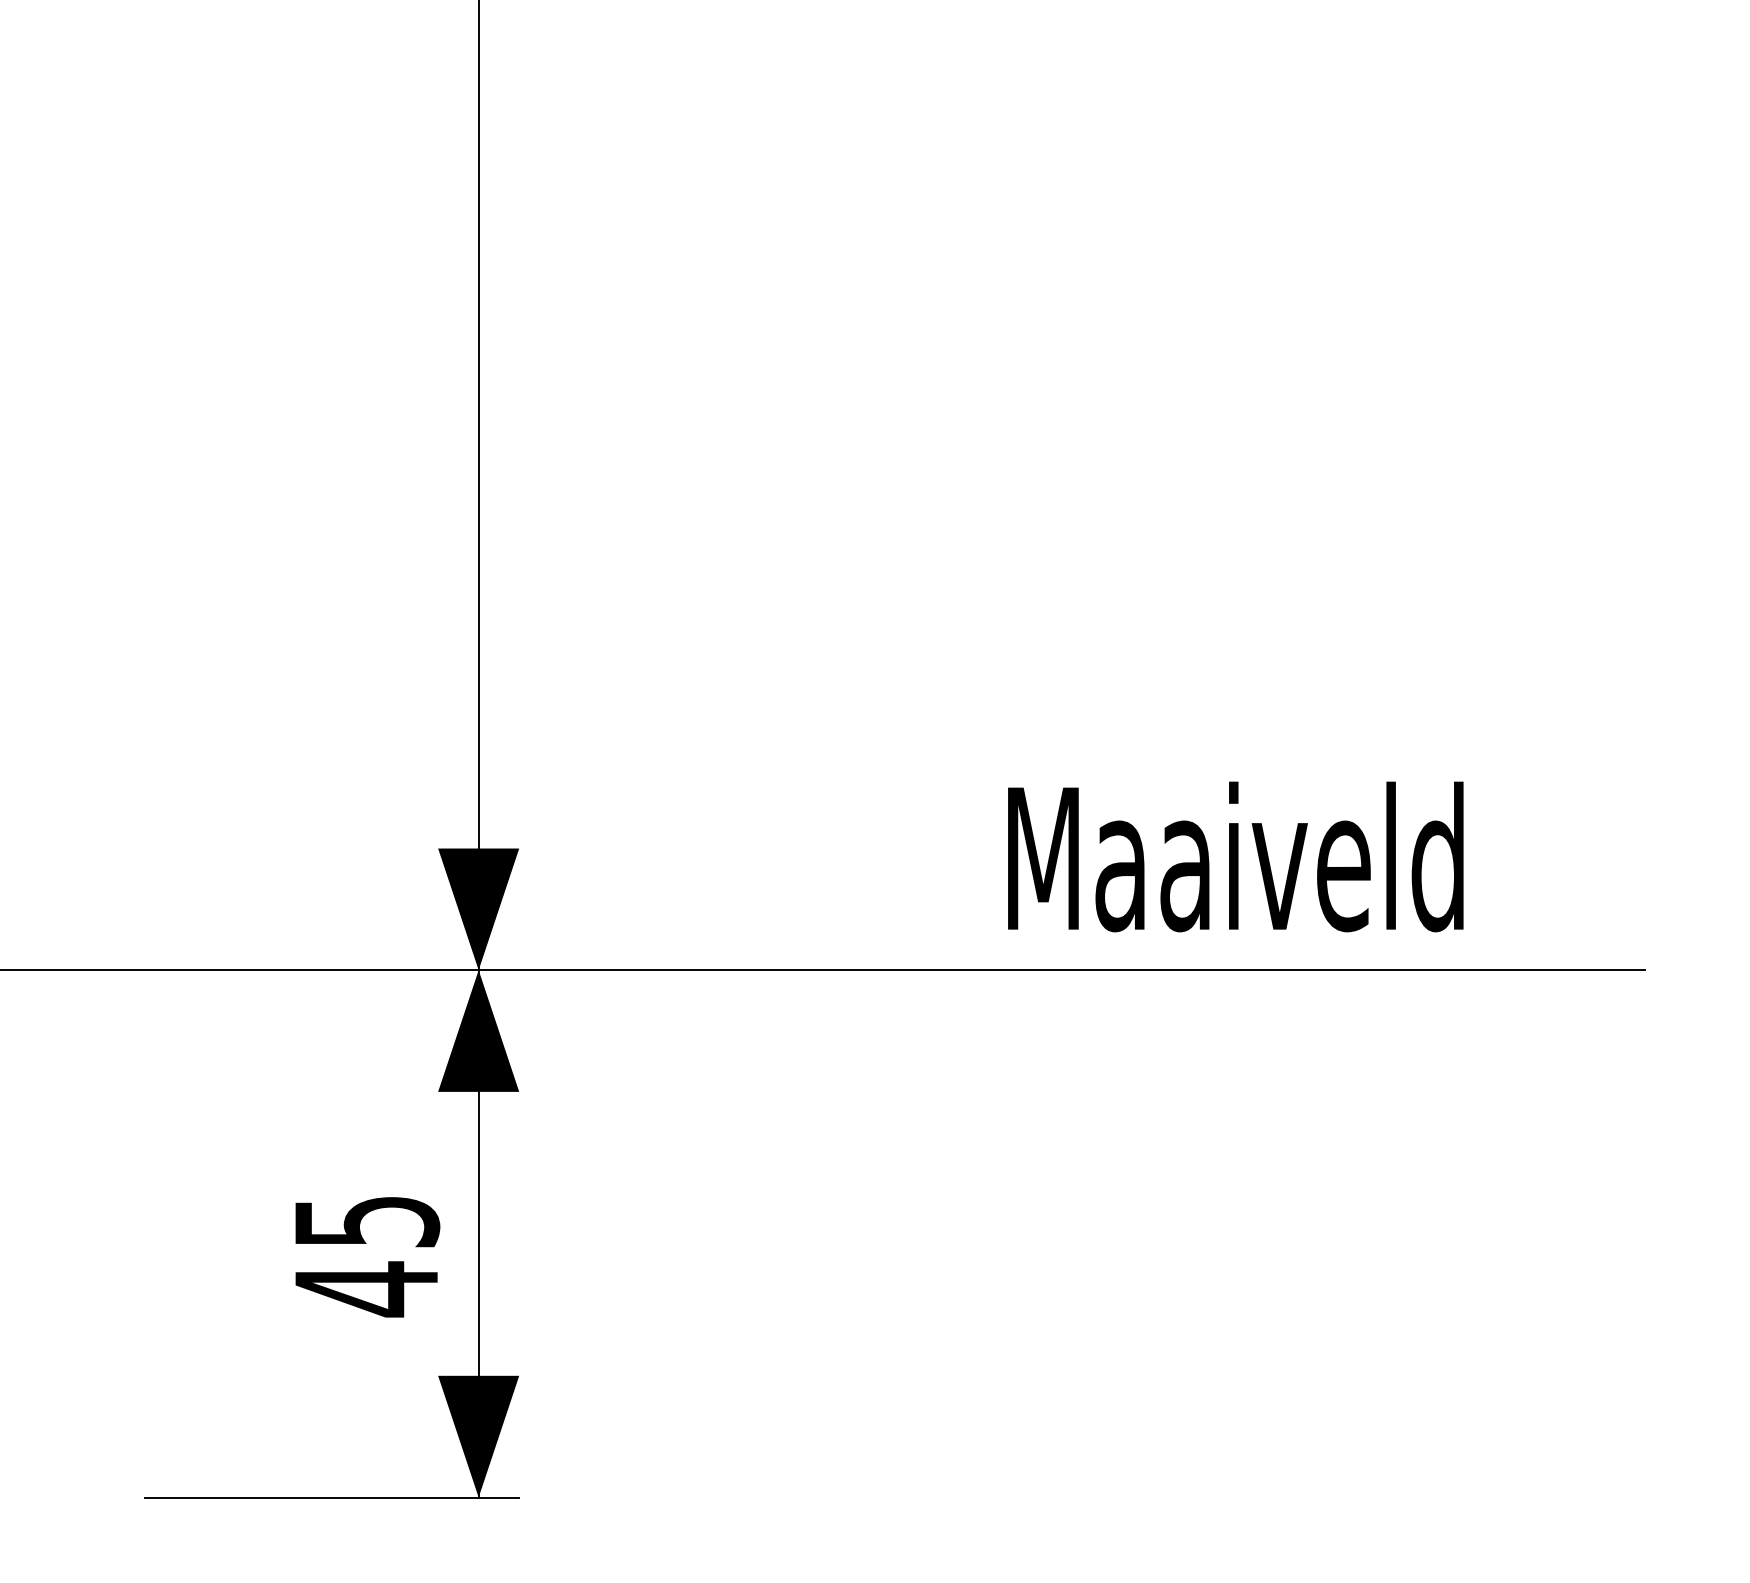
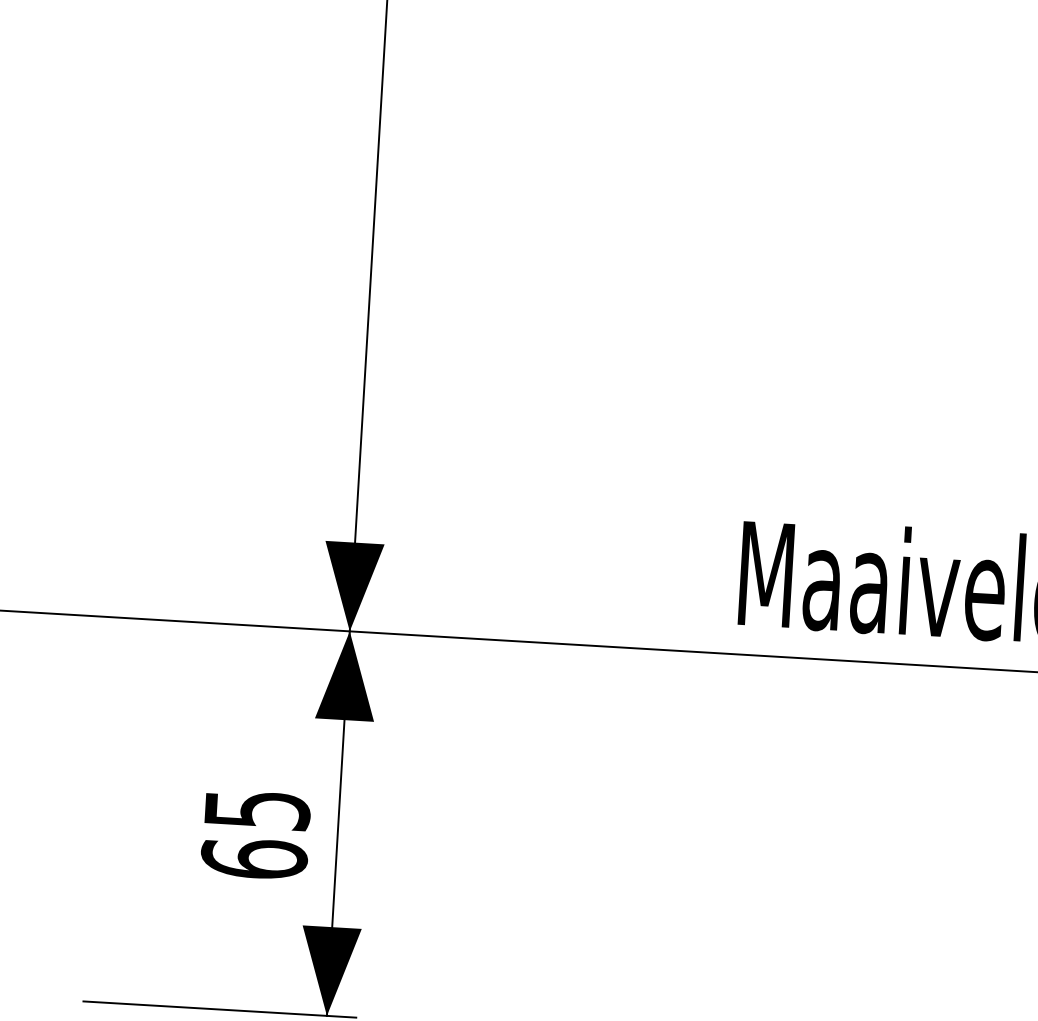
text: (366, 1289) -> (254, 859), 45 -> 65

